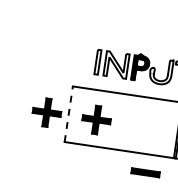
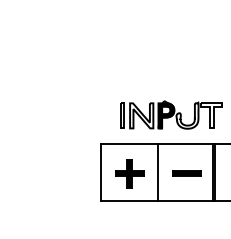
part: (46, 112) -> (78, 173), removed
line: (69, 114) -> (101, 172), dashed -> solid
line: (124, 122) -> (158, 172), added
part: (145, 172) -> (186, 173), moved

